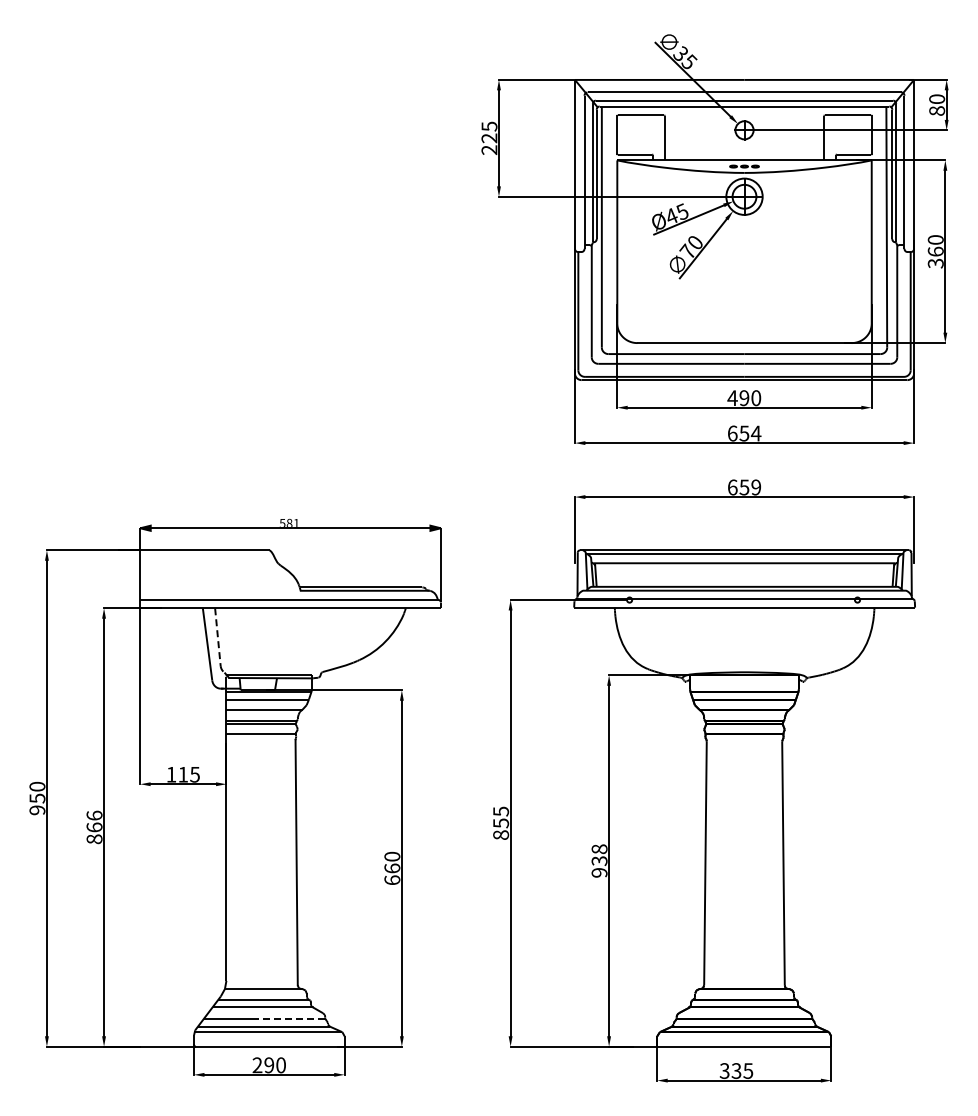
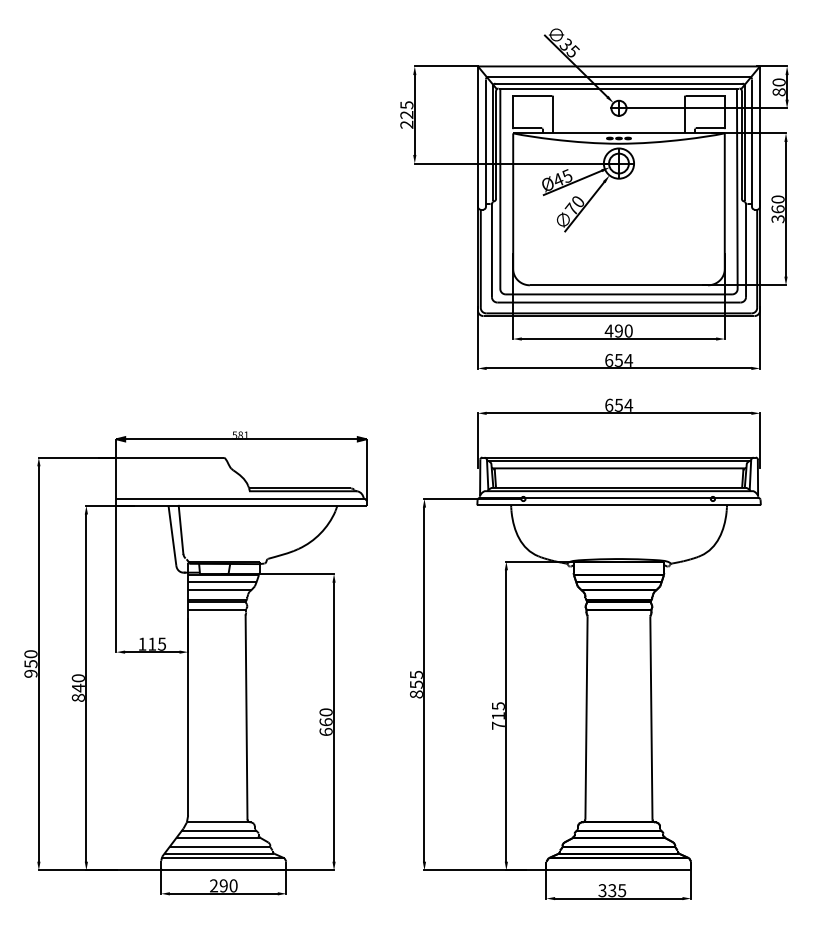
text: (755, 487) -> (628, 405), 659 -> 654
line: (217, 637) -> (180, 530), dashed -> solid
text: (94, 821) -> (78, 683), 866 -> 840
text: (599, 860) -> (498, 715), 938 -> 715
line: (291, 1018) -> (242, 846), dashed -> solid

